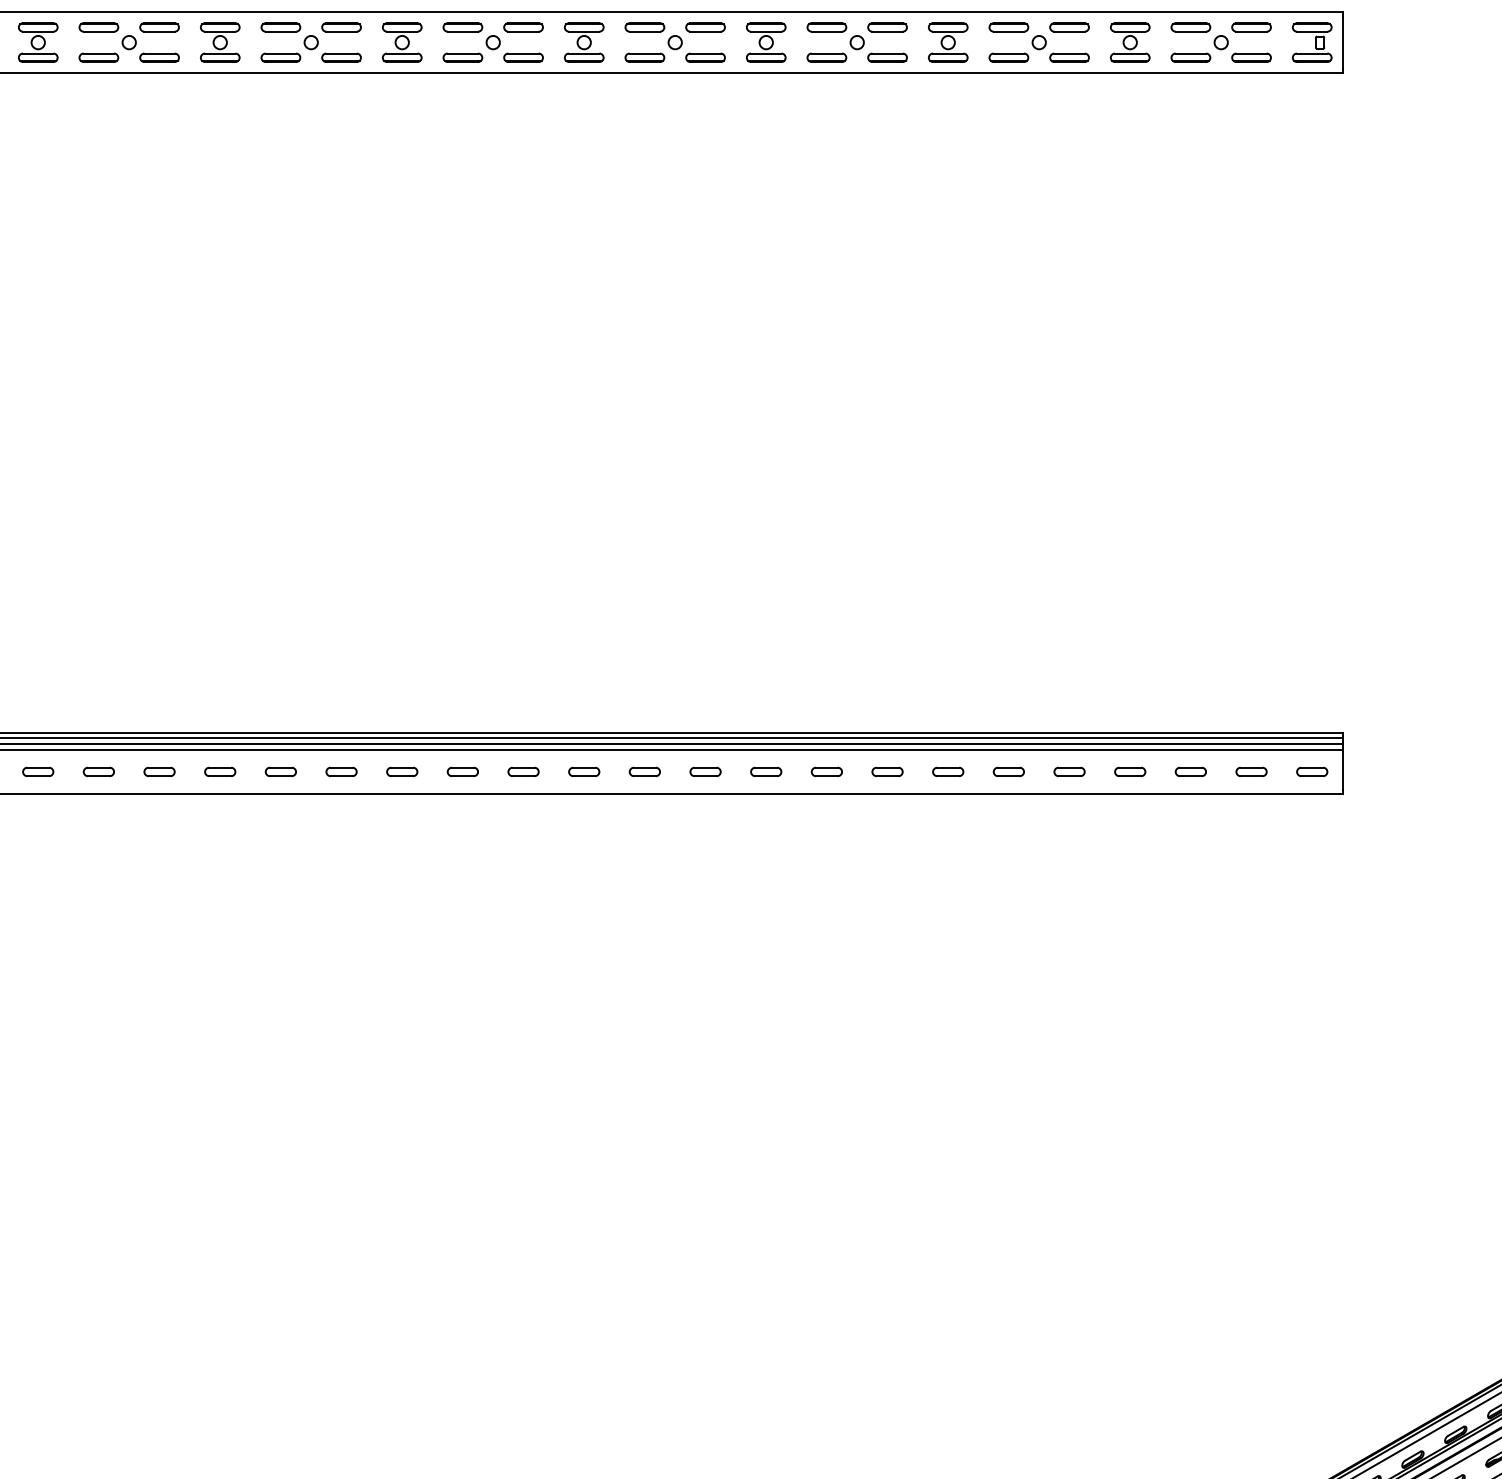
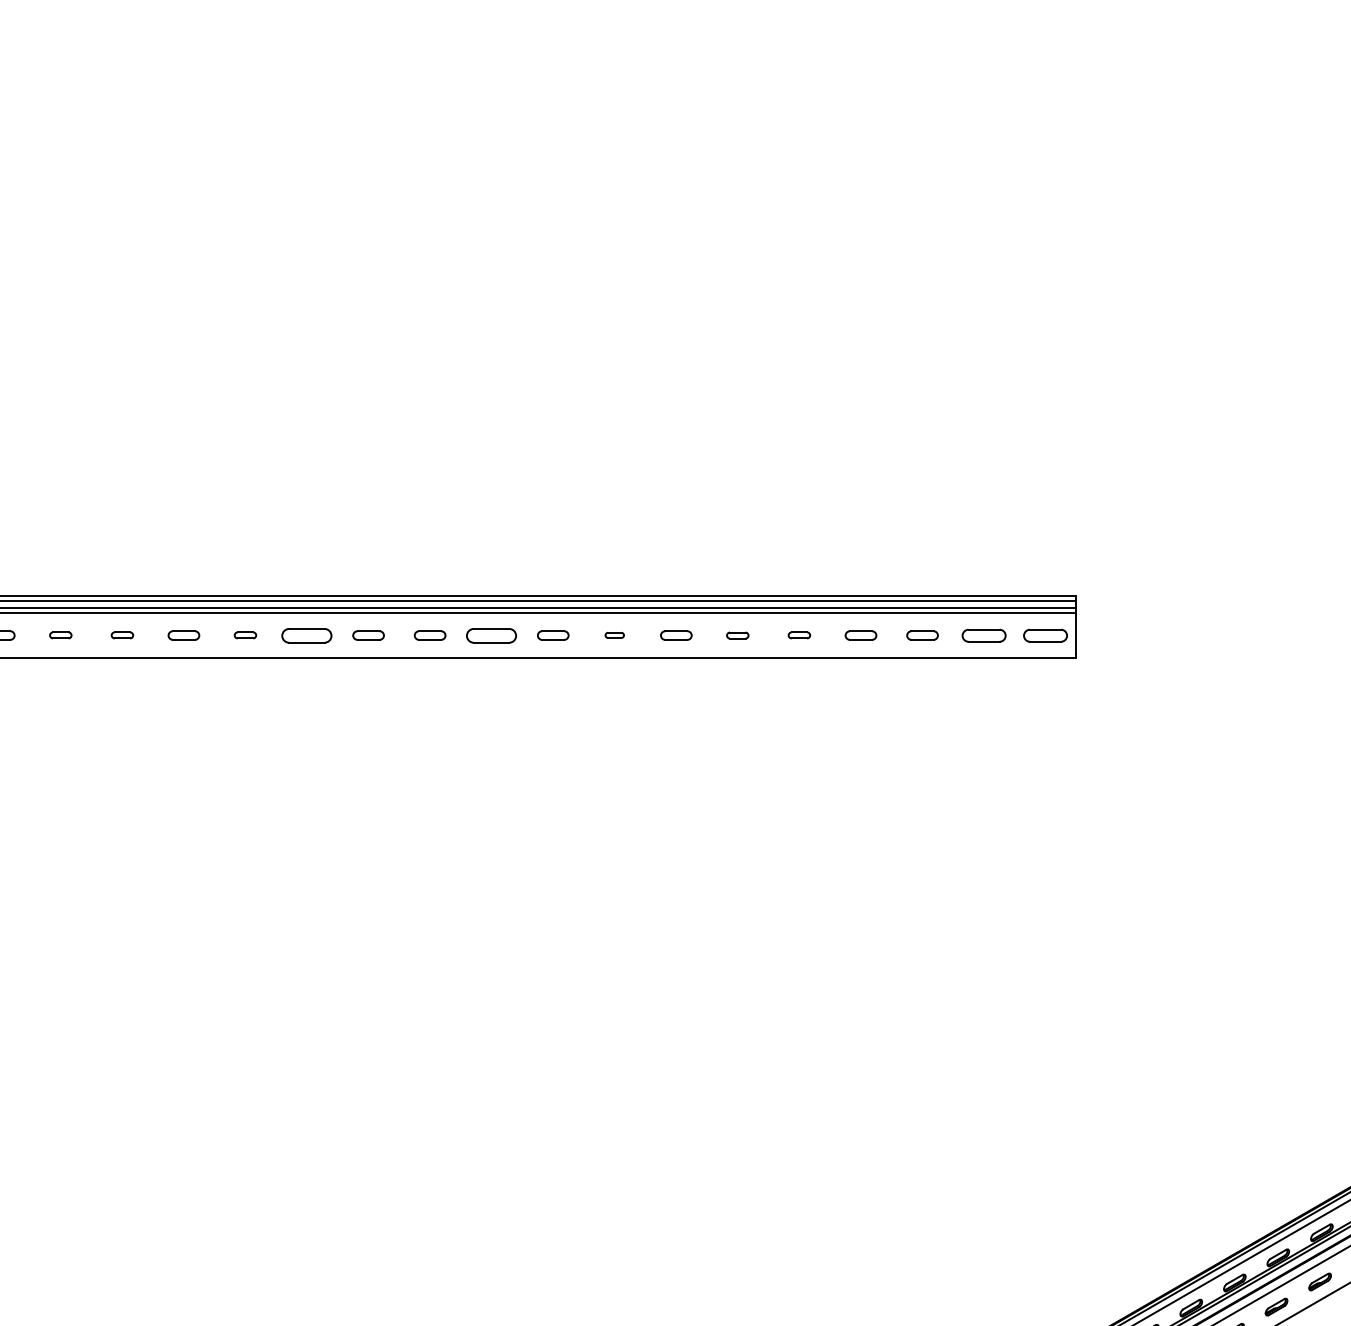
part: (341, 771) -> (60, 635), size x0.7
part: (402, 771) -> (122, 635), size x0.7
part: (523, 771) -> (245, 635), size x0.7
part: (584, 771) -> (307, 635), size x1.6
part: (766, 771) -> (491, 635), size x1.6
part: (887, 771) -> (614, 635), size x0.6
part: (1008, 771) -> (737, 635), size x0.7
part: (1069, 771) -> (799, 635), size x0.7
part: (1251, 771) -> (984, 635), size x1.4
part: (1312, 771) -> (1045, 635), size x1.4

